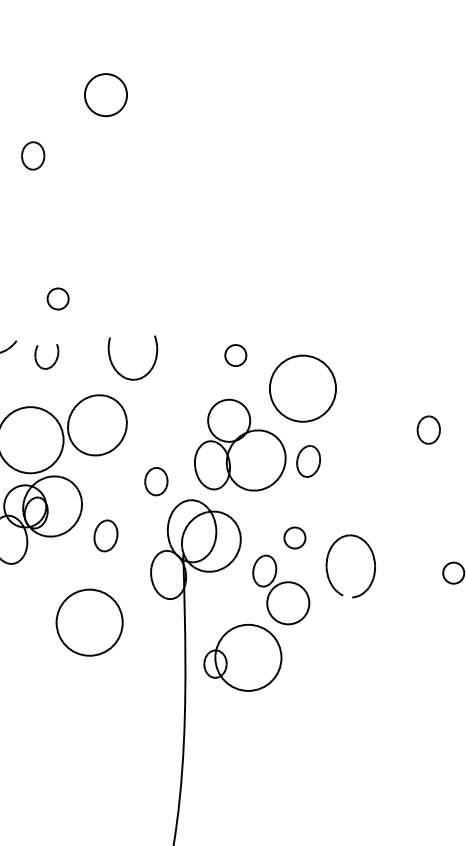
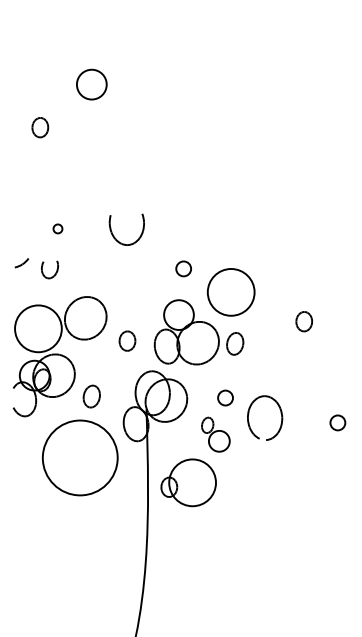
circle: (57, 298) -> (57, 228), size x0.6
part: (115, 366) -> (114, 235), moved
part: (427, 429) -> (303, 321), moved
part: (156, 480) -> (127, 340), moved
part: (280, 589) -> (215, 434), size x0.7
circle: (88, 622) -> (79, 457), size x1.6

